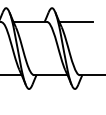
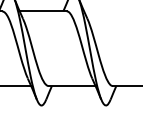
line: (75, 22) -> (106, 12), removed

